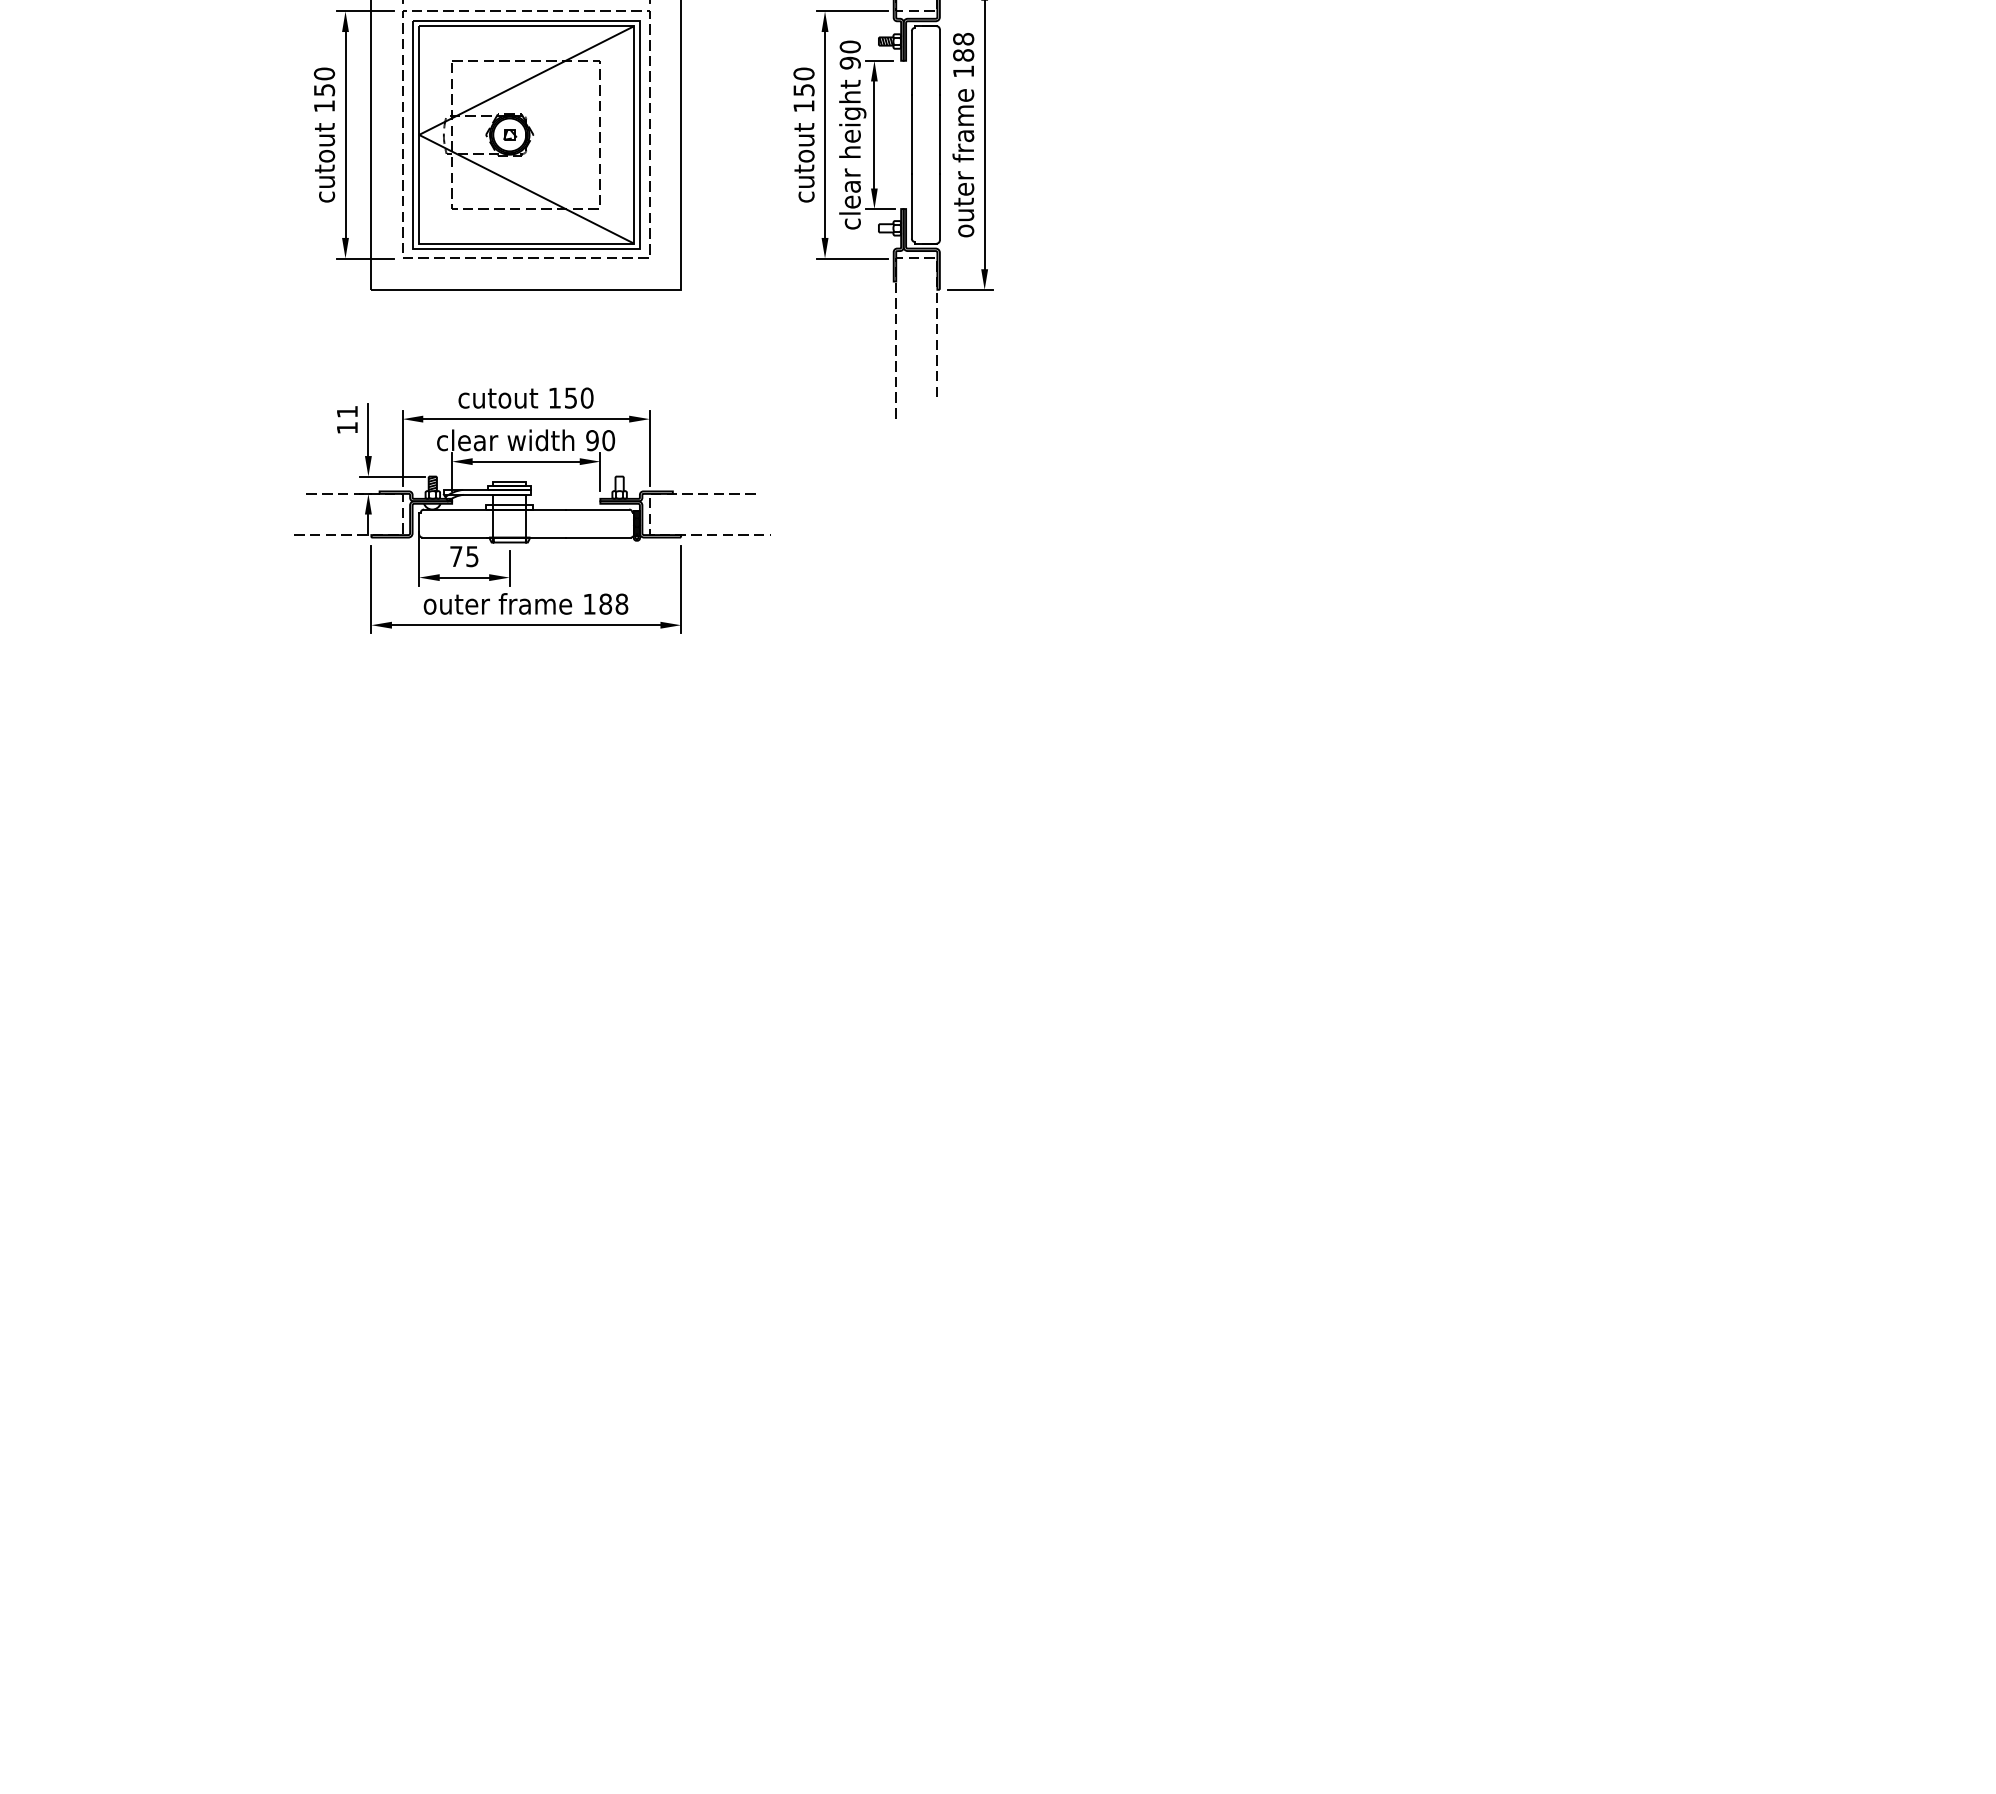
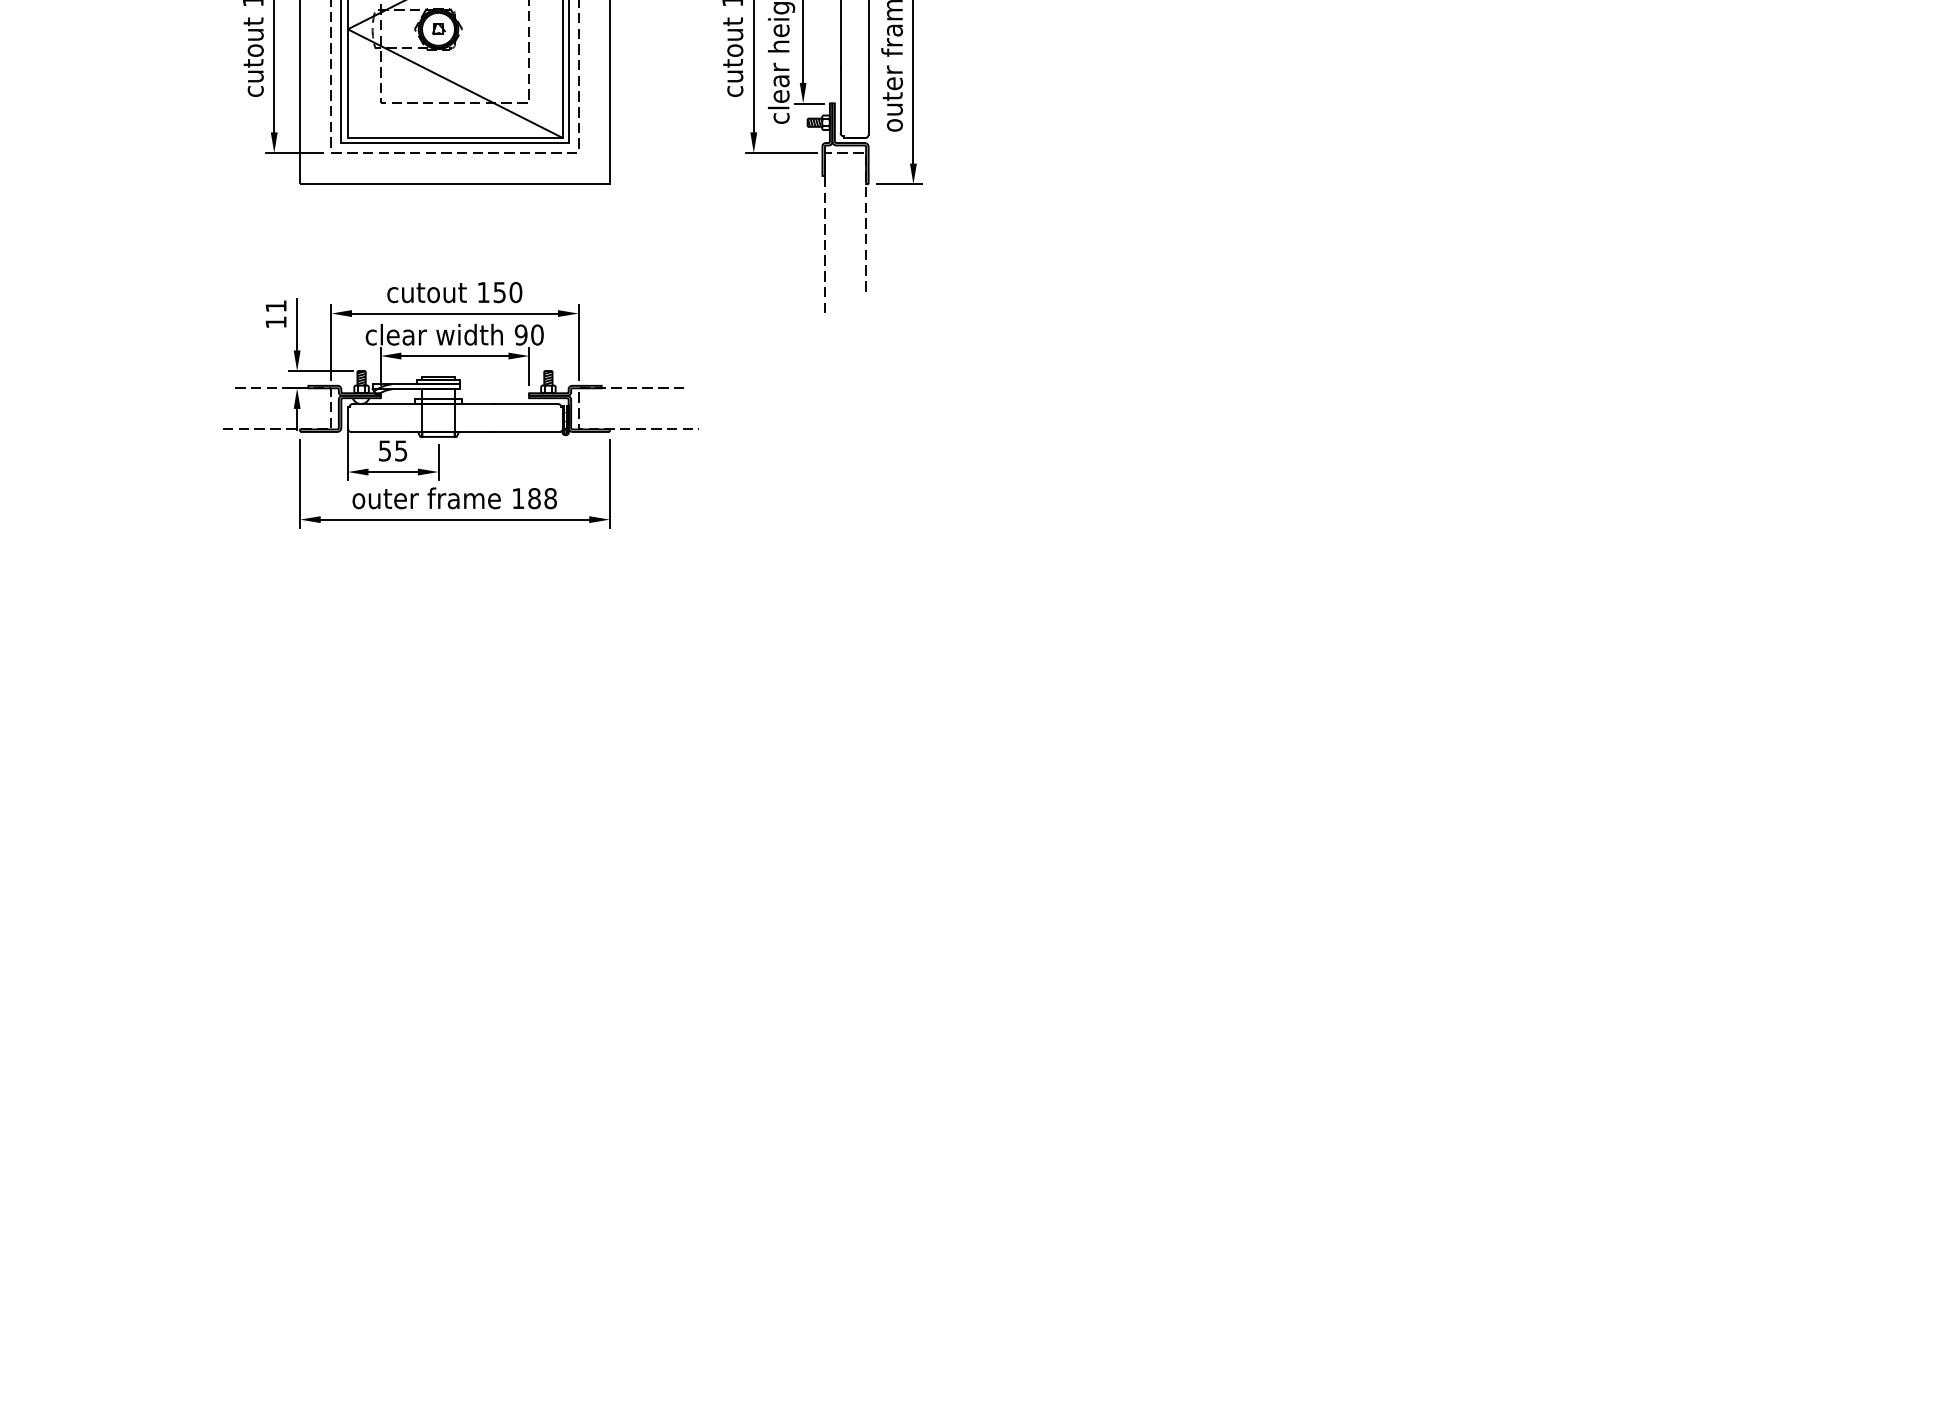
hatch: (886, 228) -> (815, 122), added
hatch: (619, 483) -> (548, 377), added
text: (456, 556) -> (385, 450), 75 -> 55

